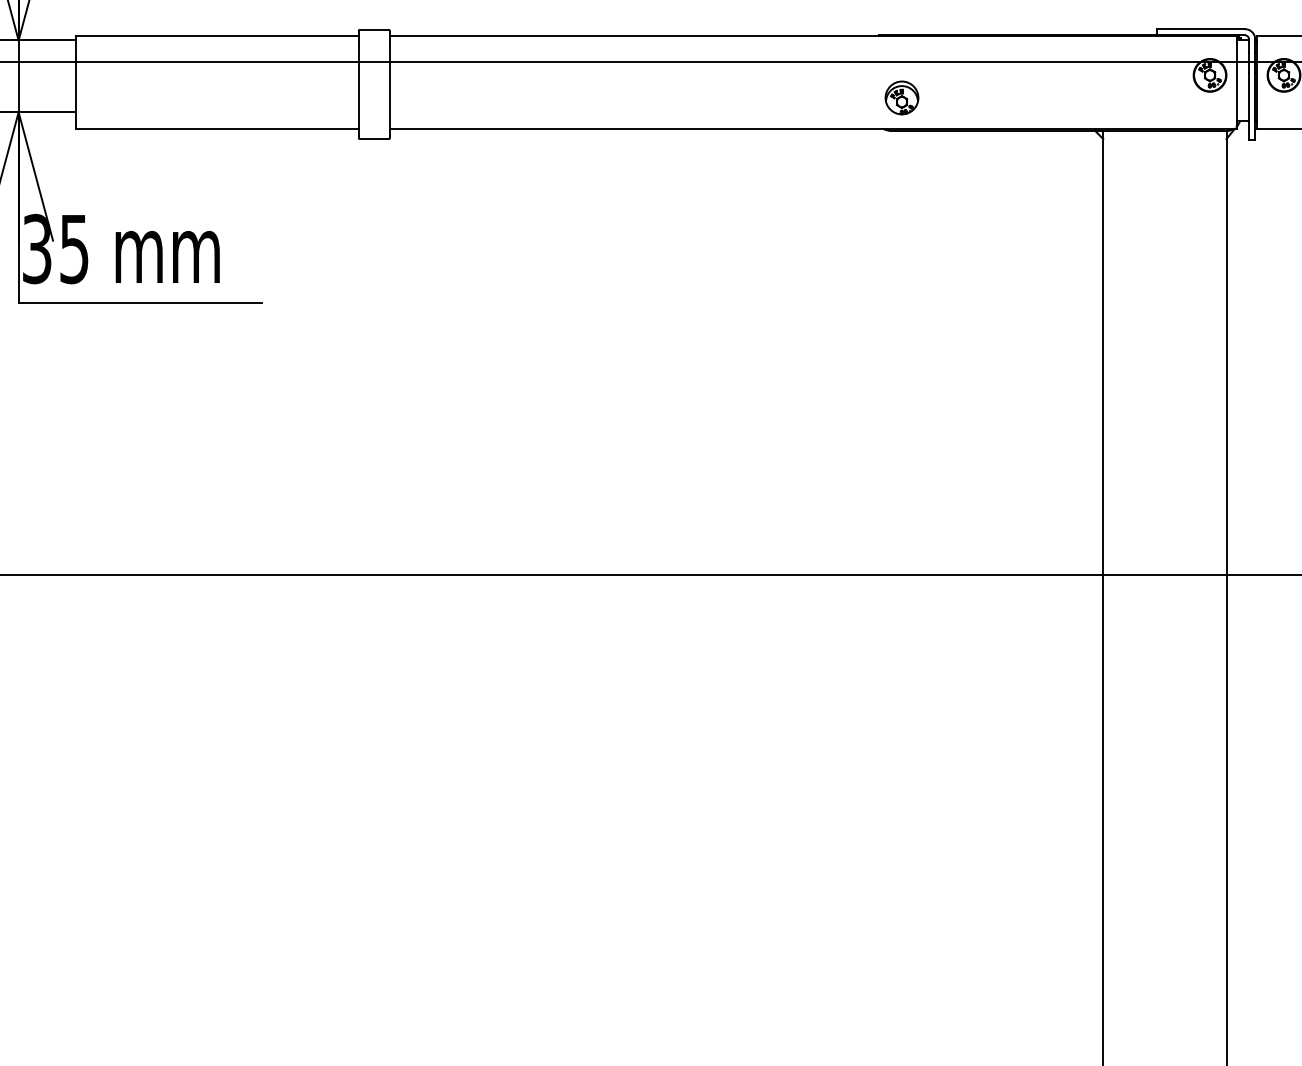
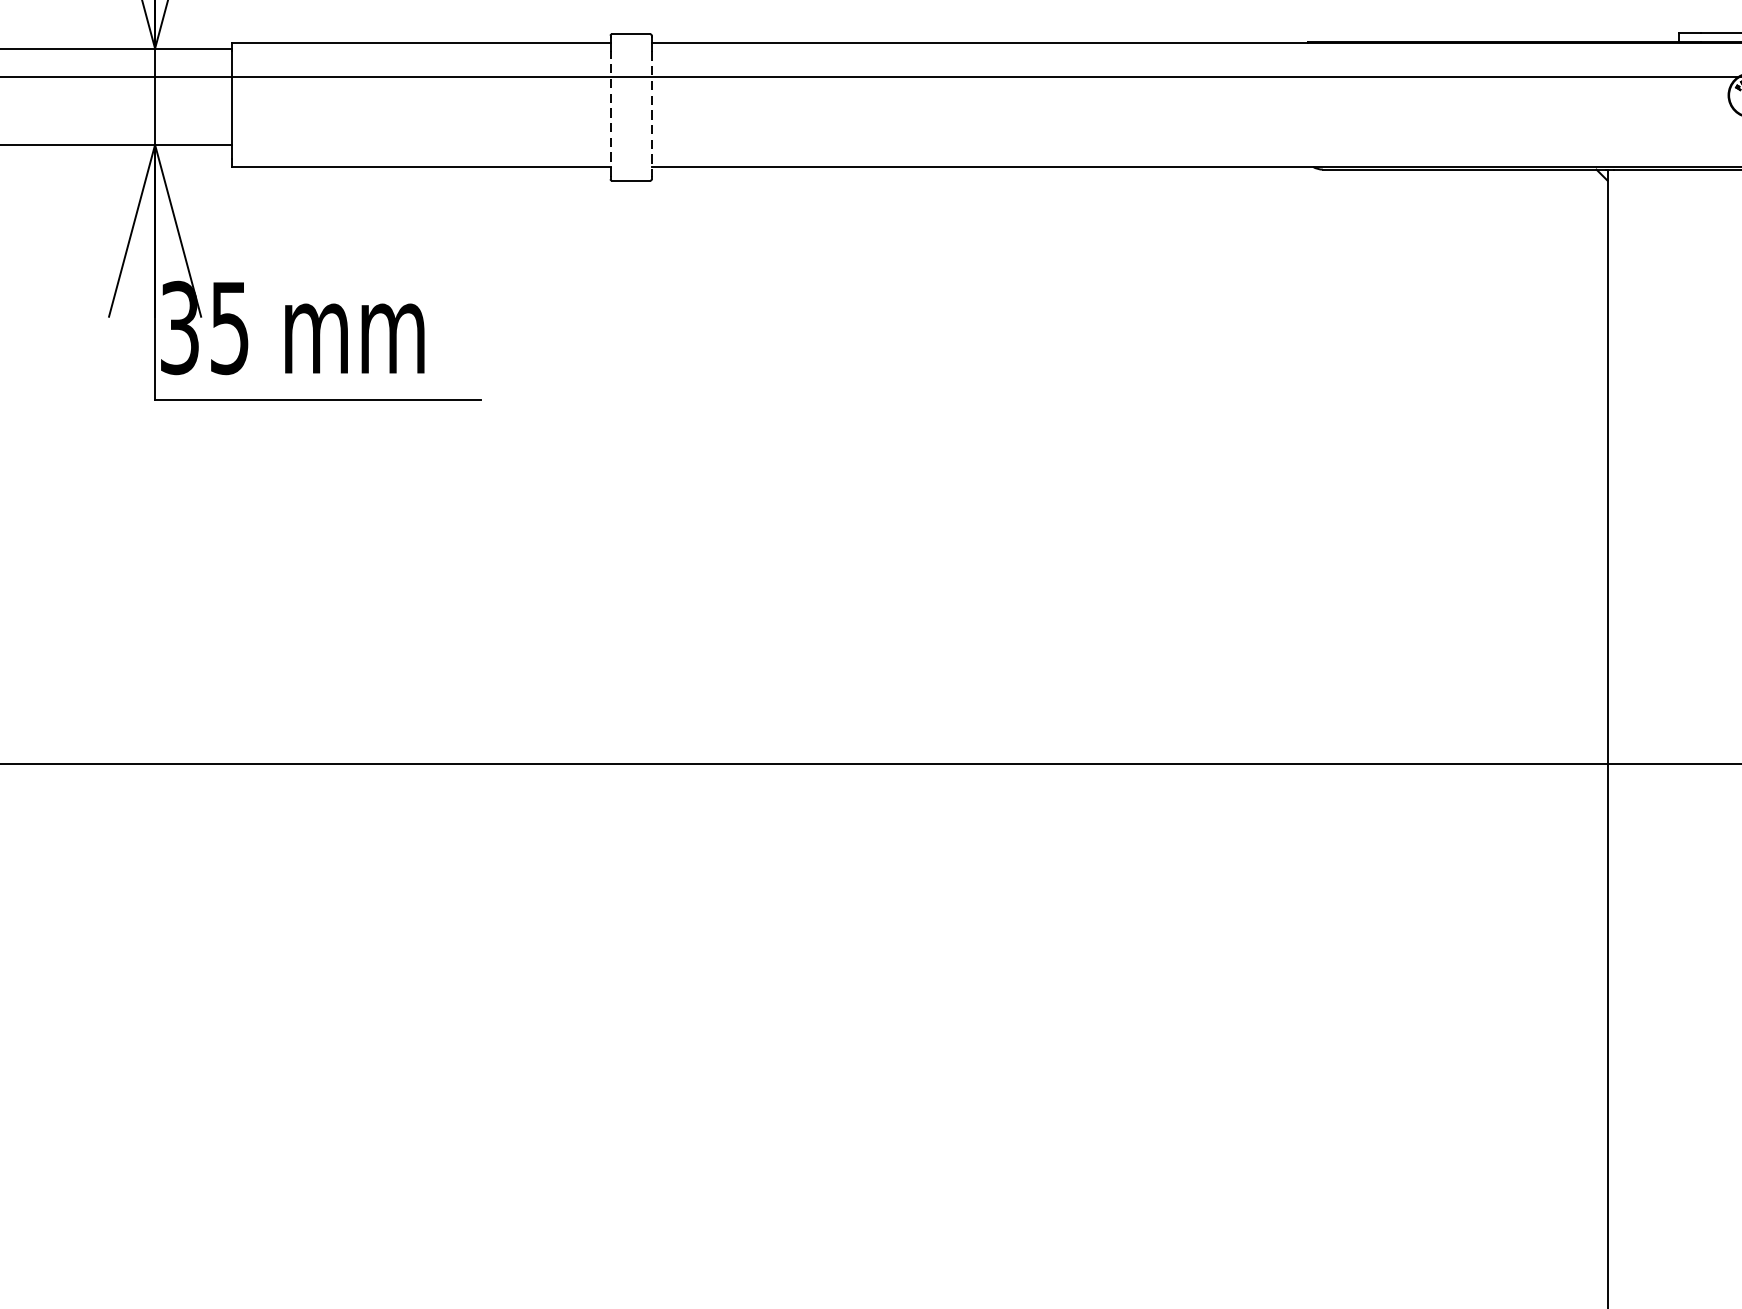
line: (358, 89) -> (610, 114), solid -> dashed
line: (389, 89) -> (651, 114), solid -> dashed
part: (901, 97) -> (1337, 124), removed

